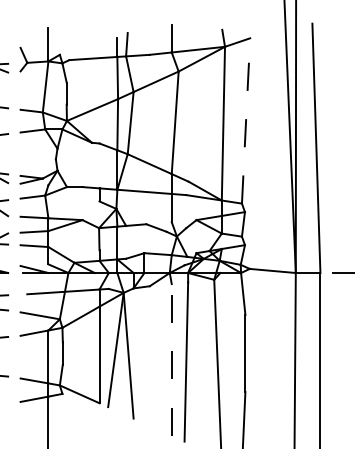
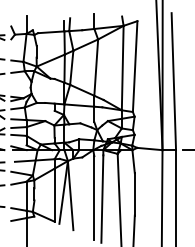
line: (246, 120) -> (135, 66), dashed -> solid
line: (172, 359) -> (94, 197), dashed -> solid

